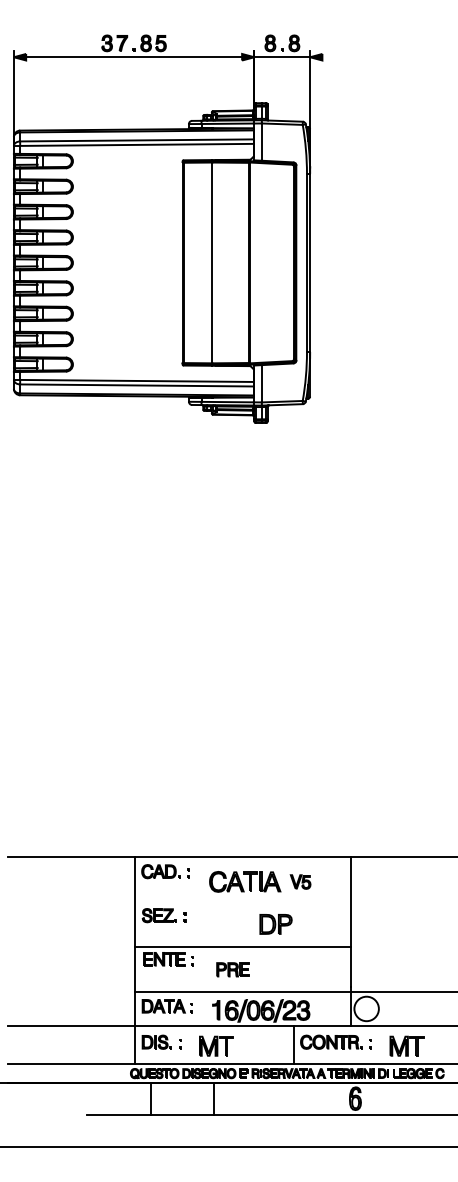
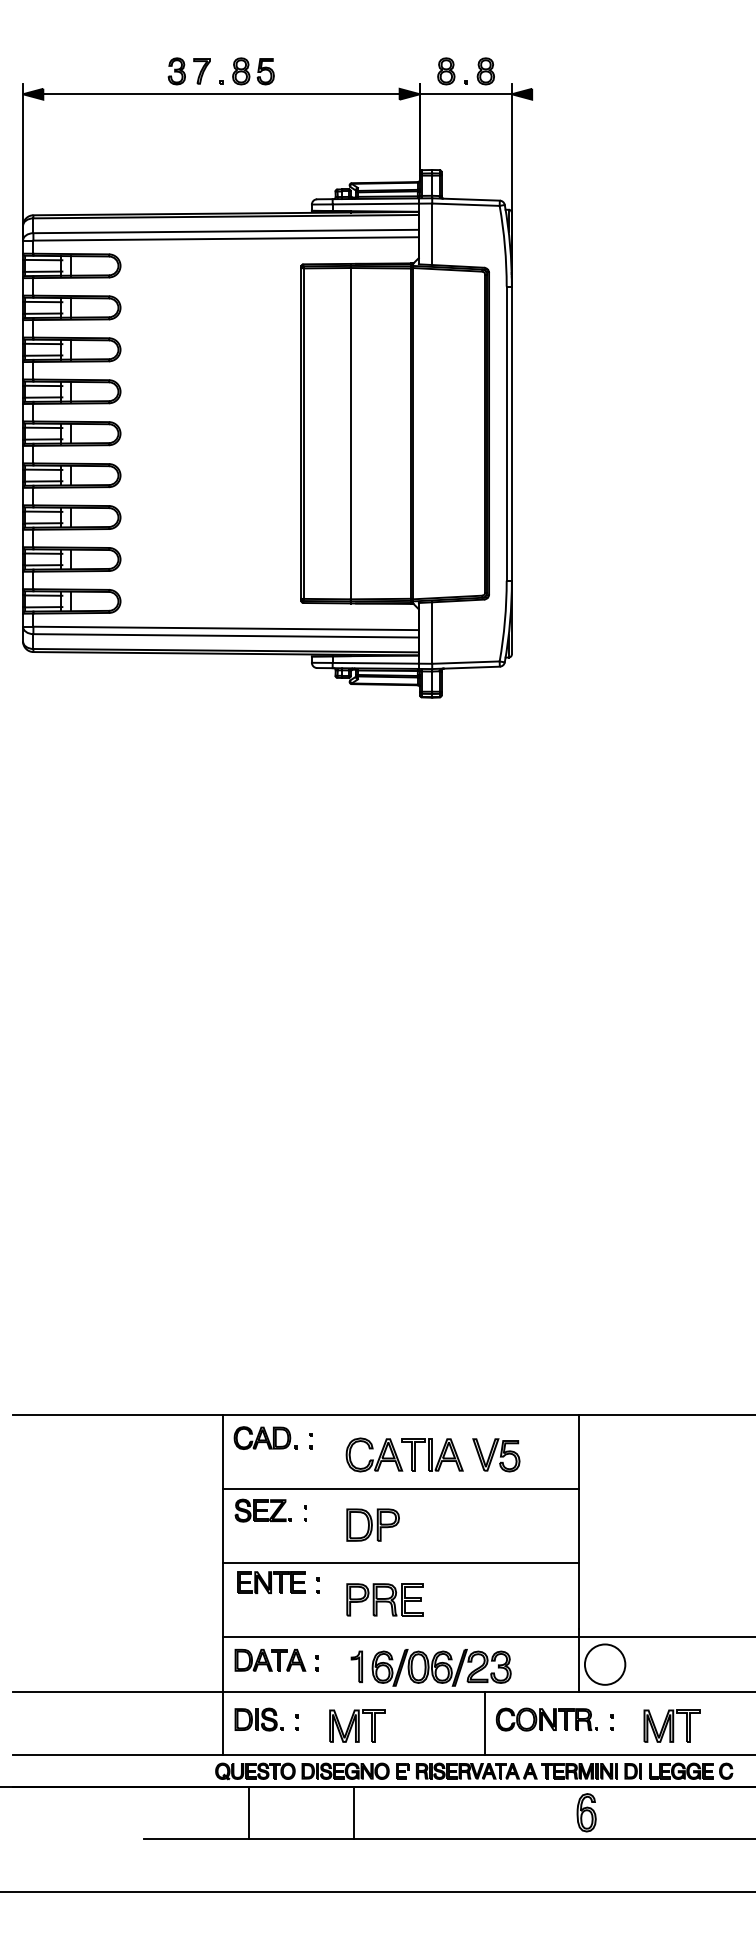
part: (300, 881) -> (495, 1454), size x1.43
line: (242, 902) -> (400, 1489), added
part: (275, 924) -> (372, 1525), moved
part: (232, 969) -> (383, 1599), size x1.43

